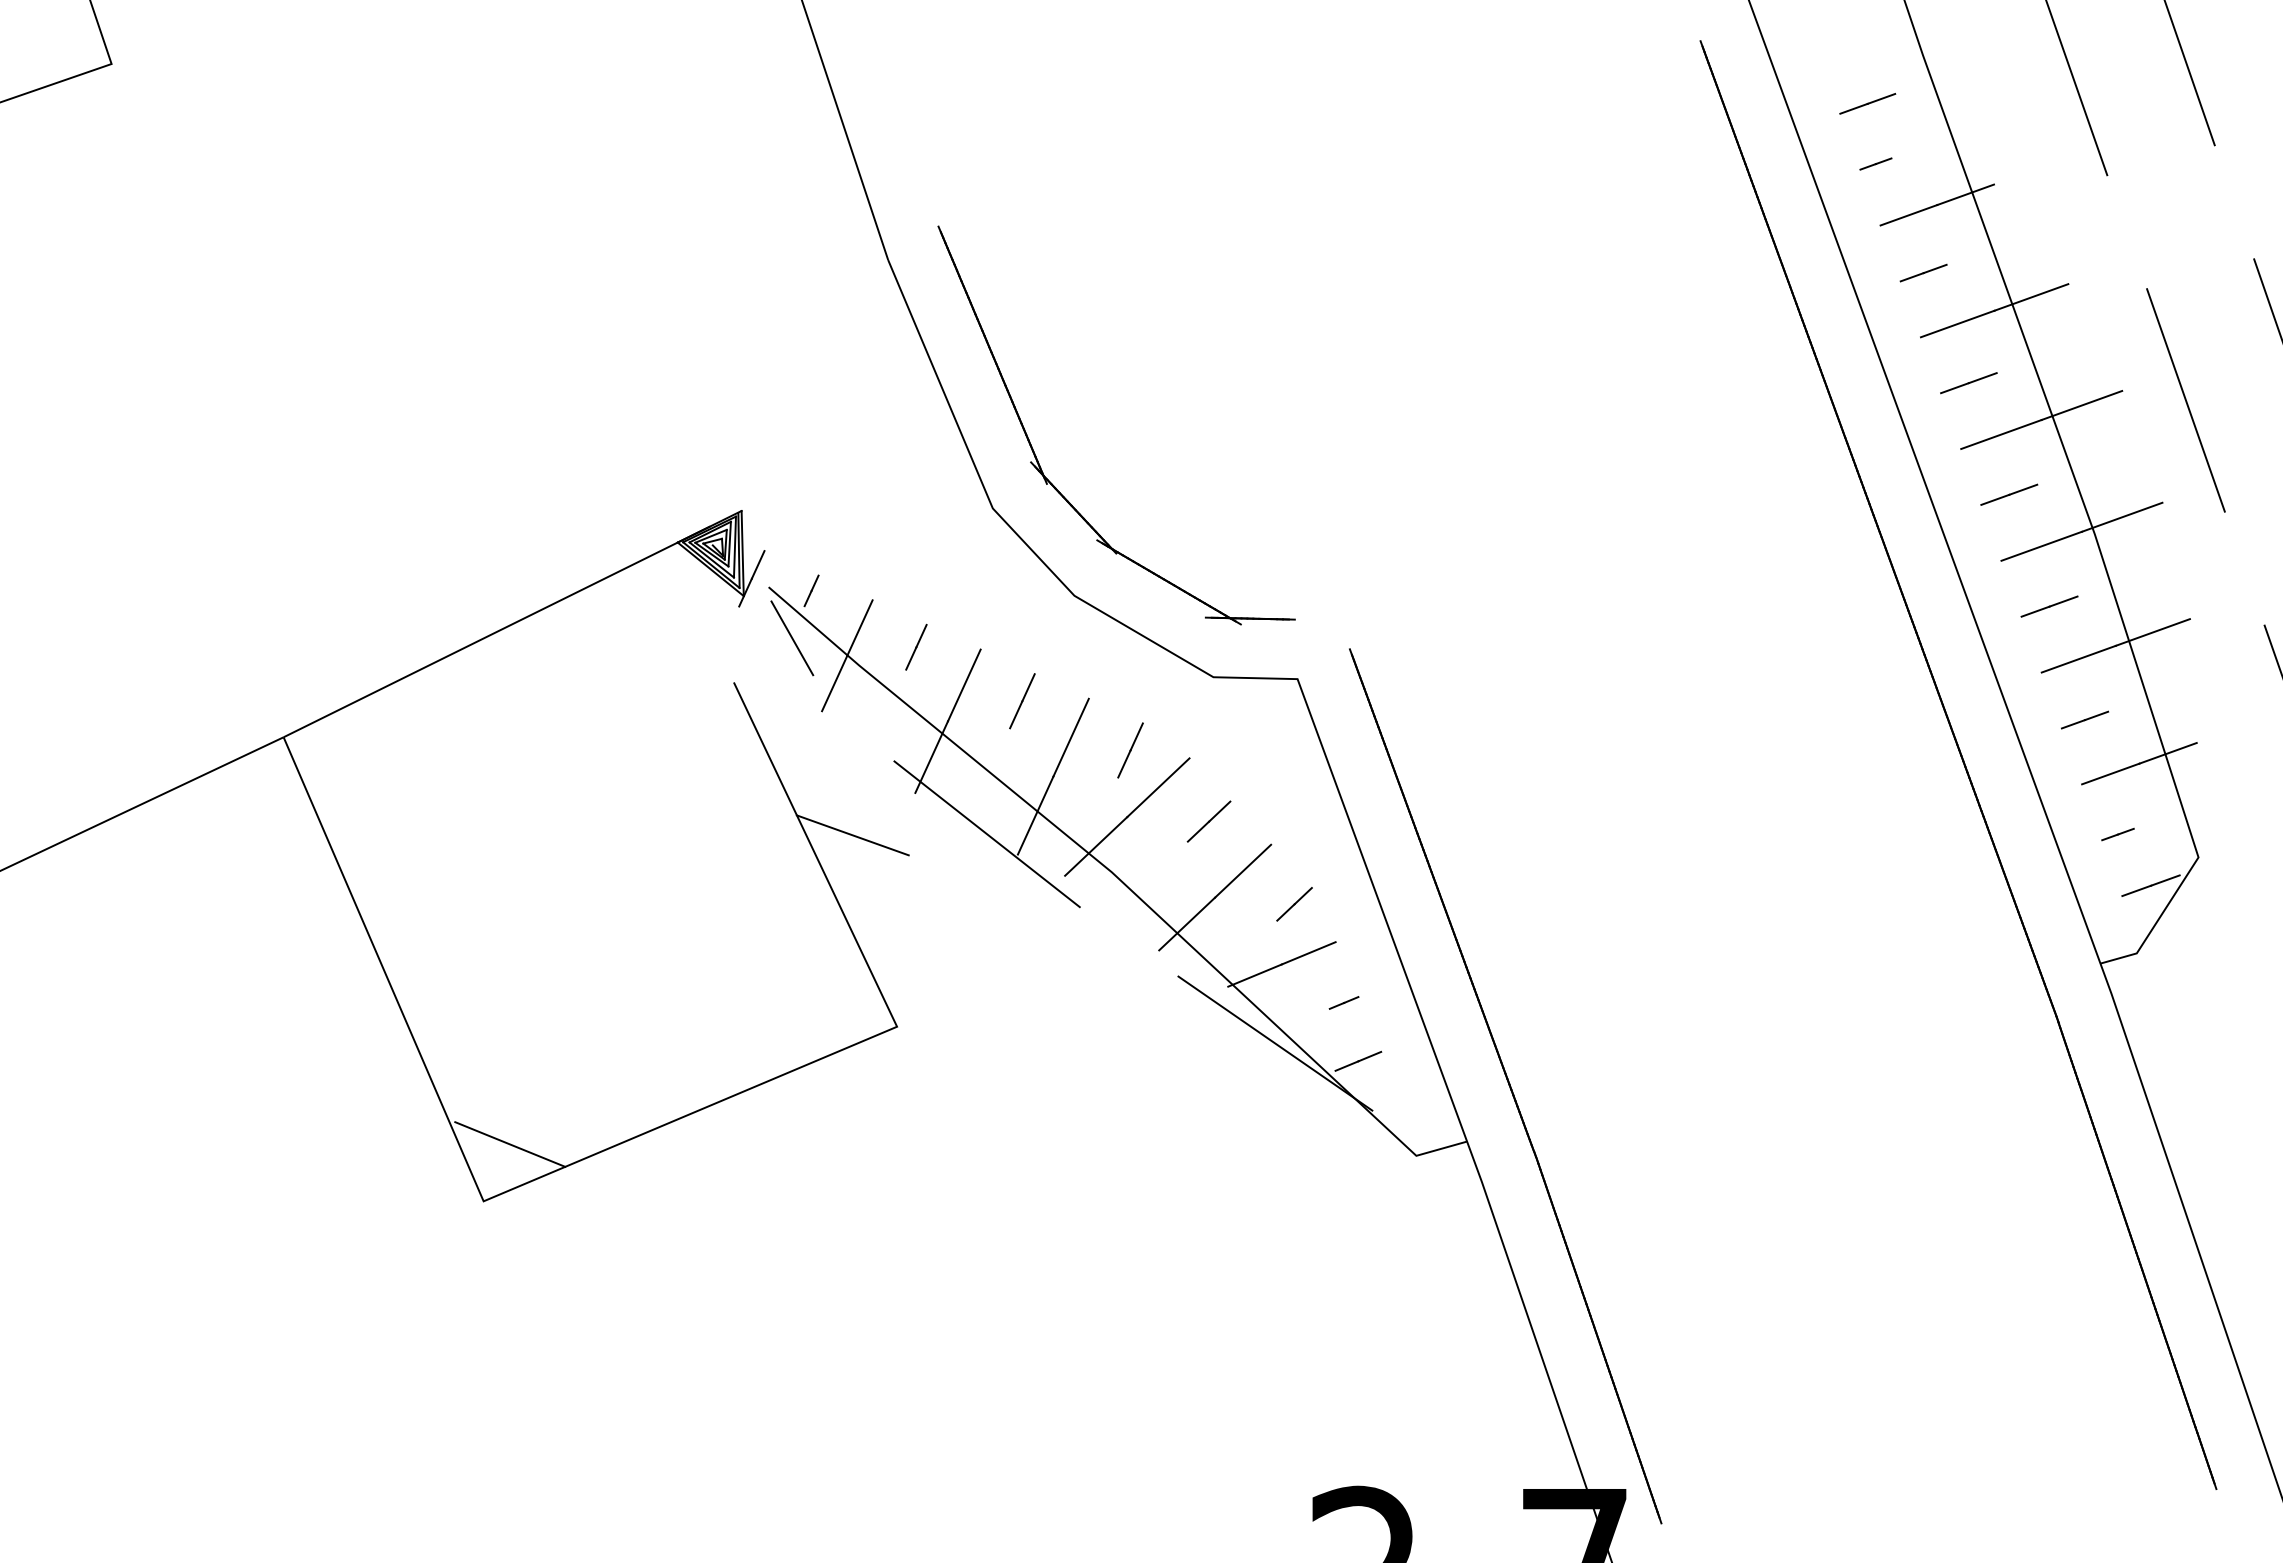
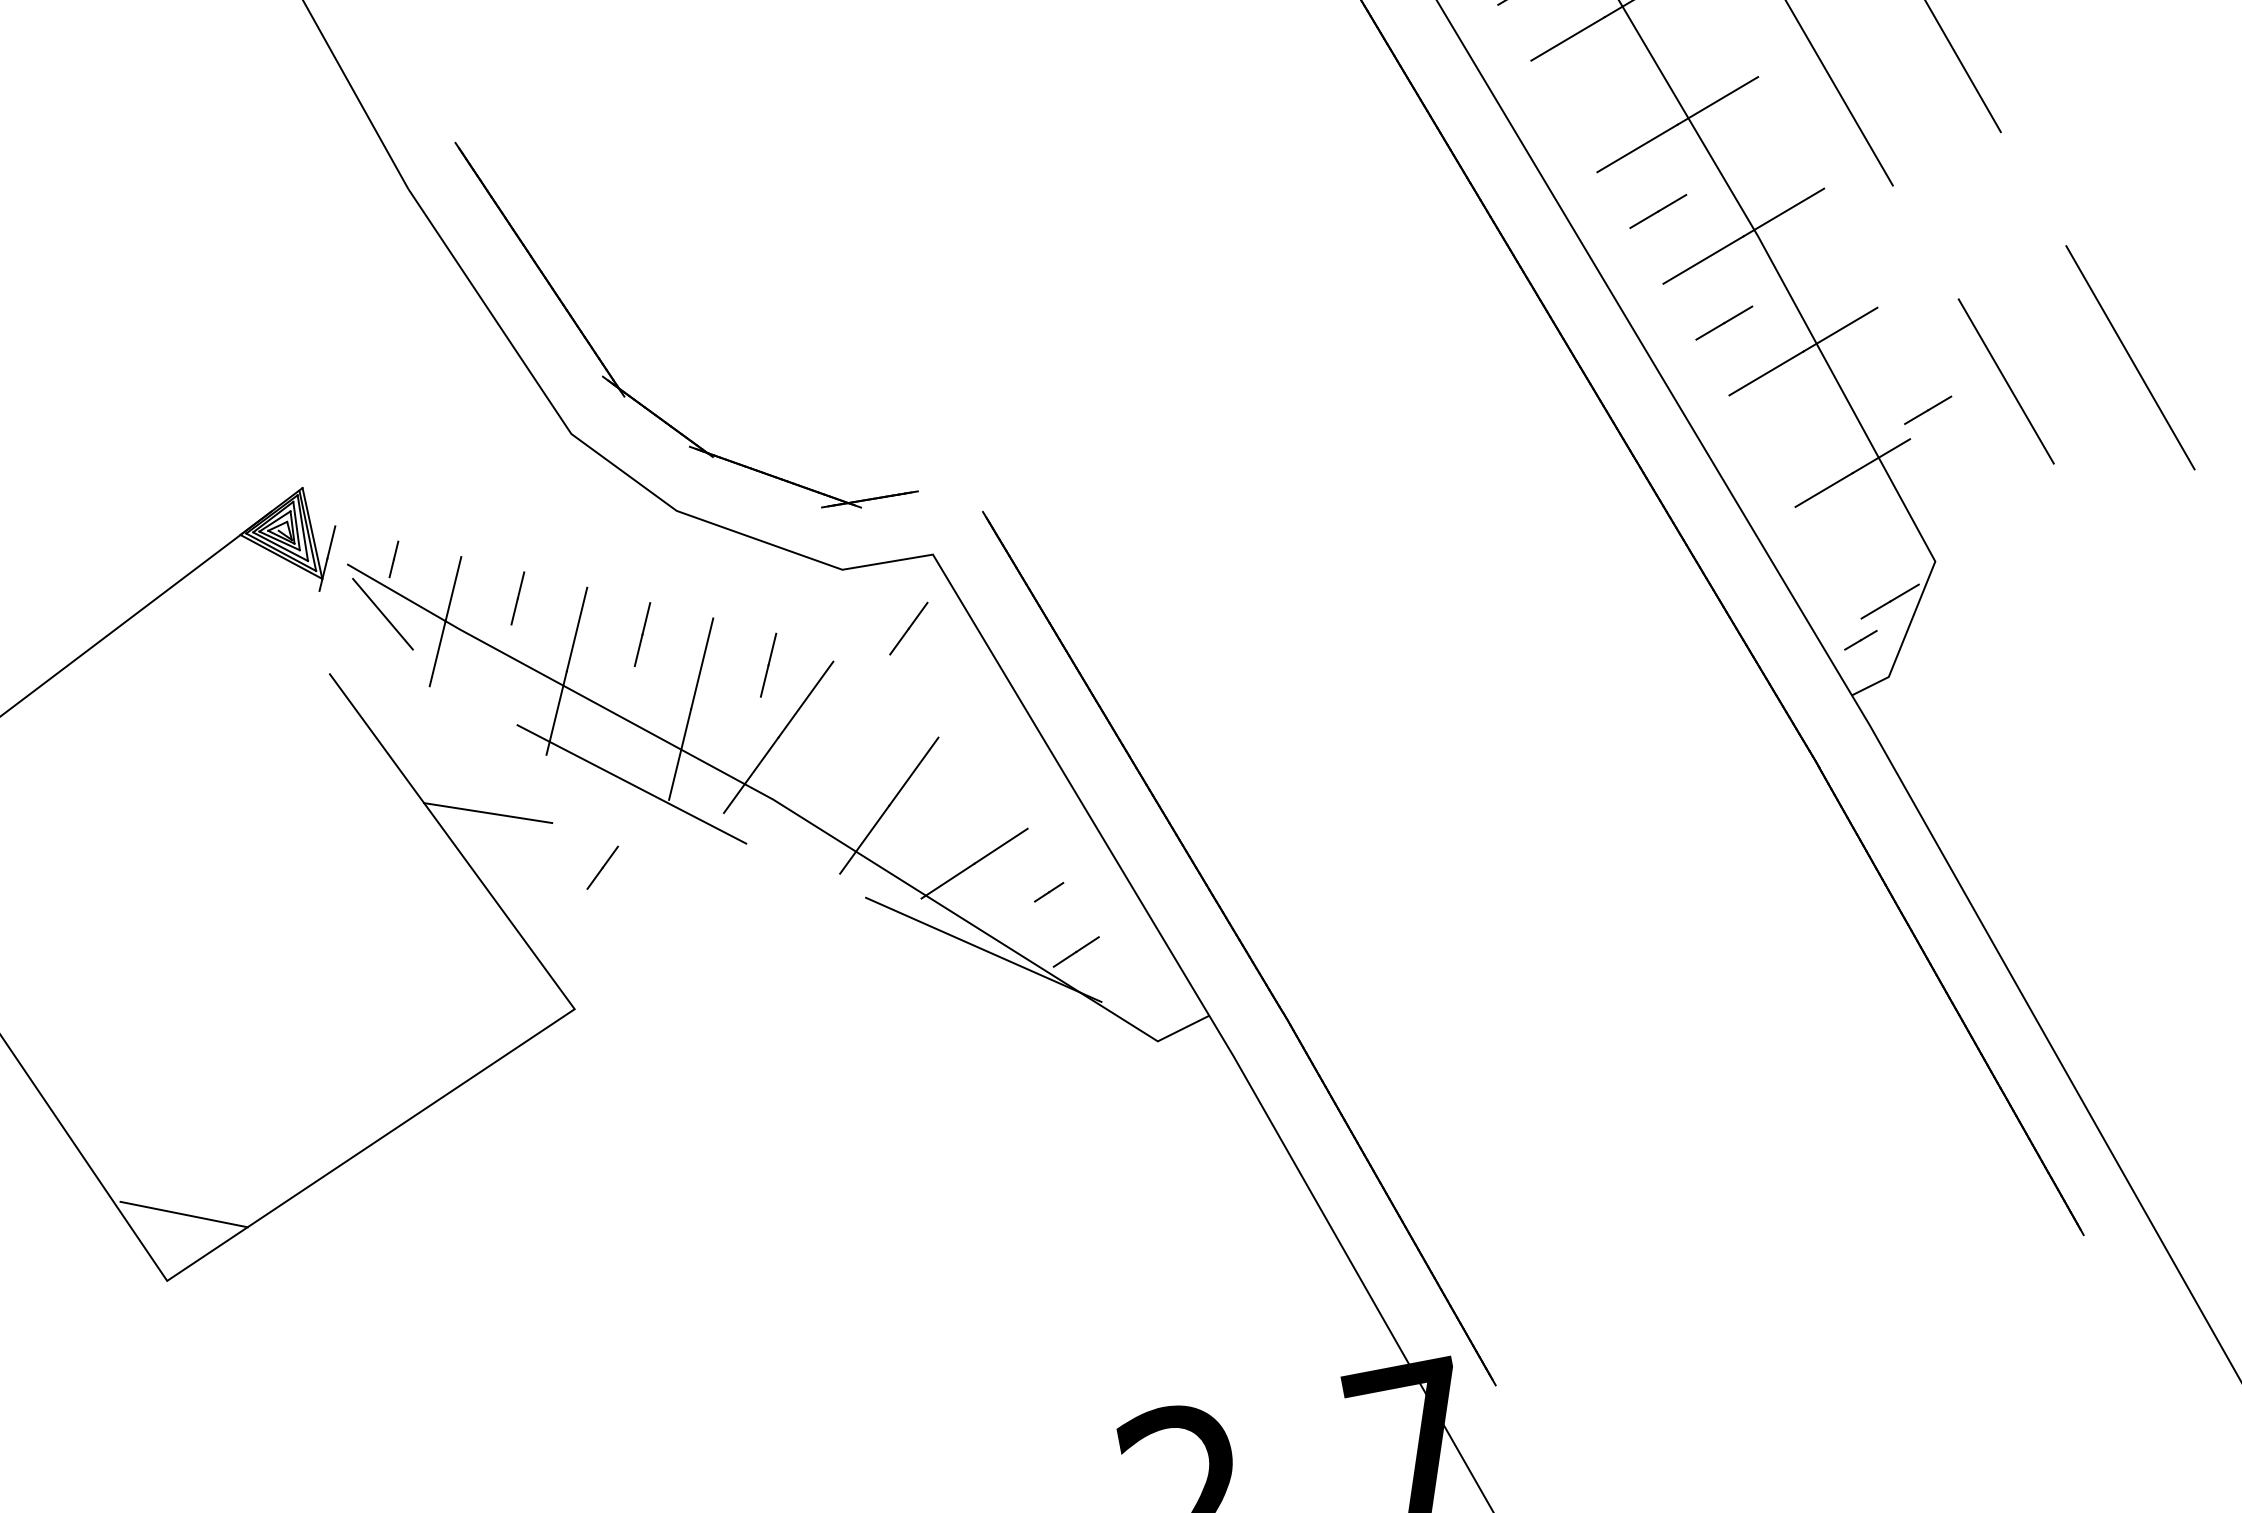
line: (1968, 383) -> (1591, 100), removed
line: (2085, 719) -> (1928, 409), moved
line: (1208, 821) -> (908, 628), moved
line: (2117, 834) -> (1860, 640), moved
line: (1294, 904) -> (602, 868), moved

